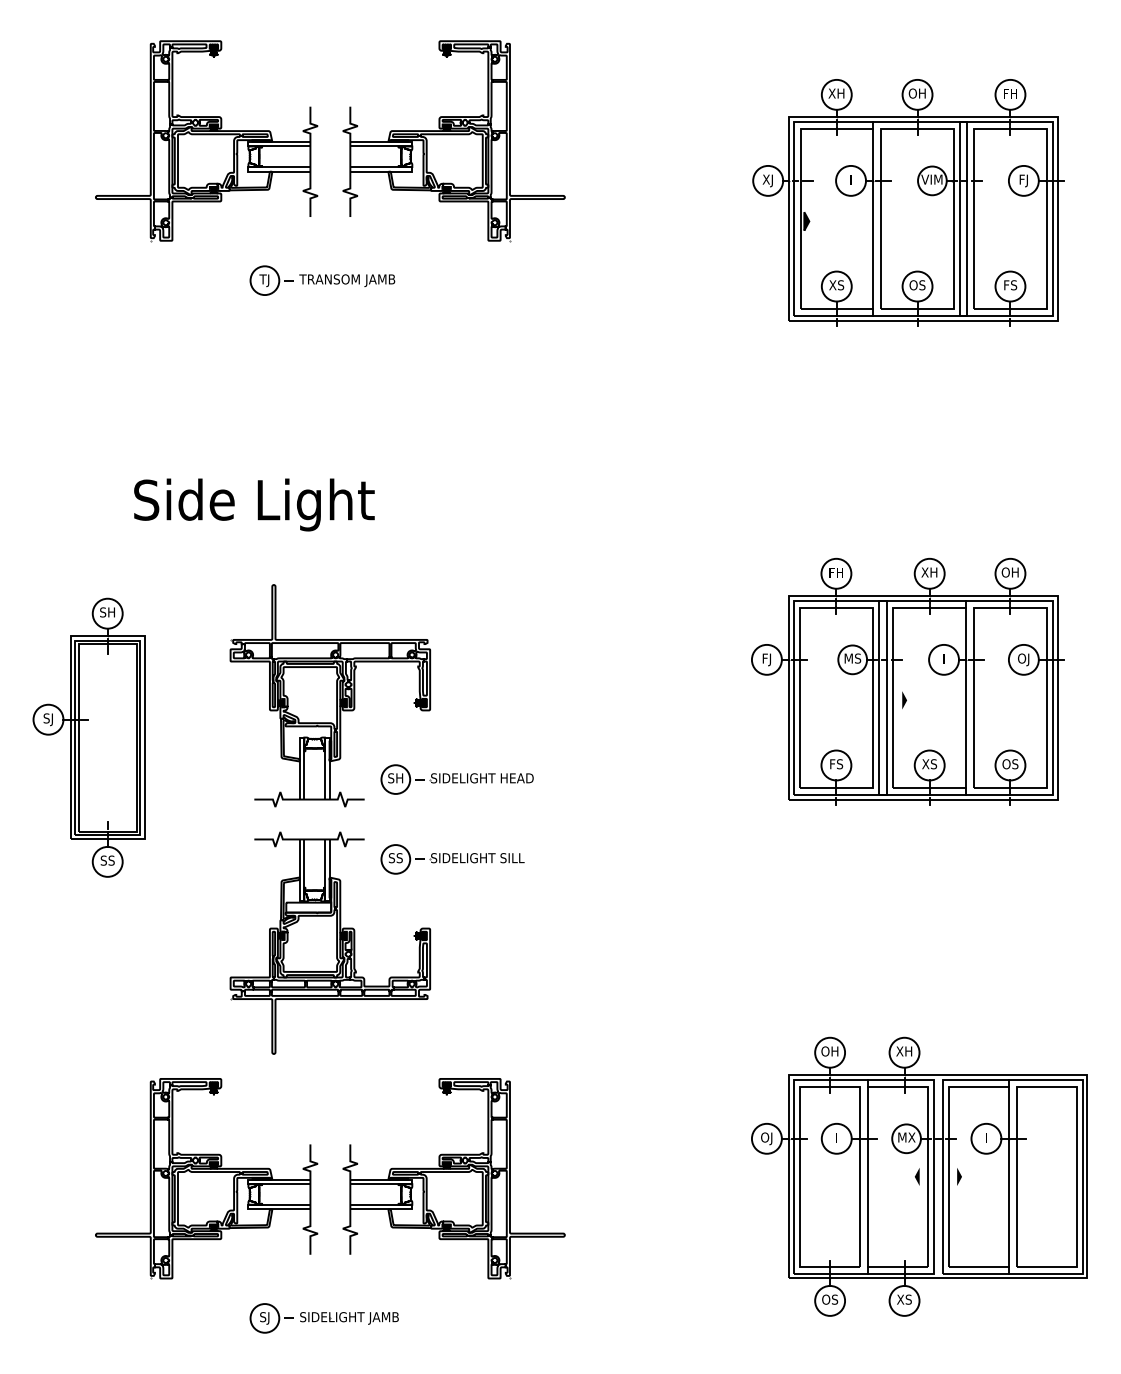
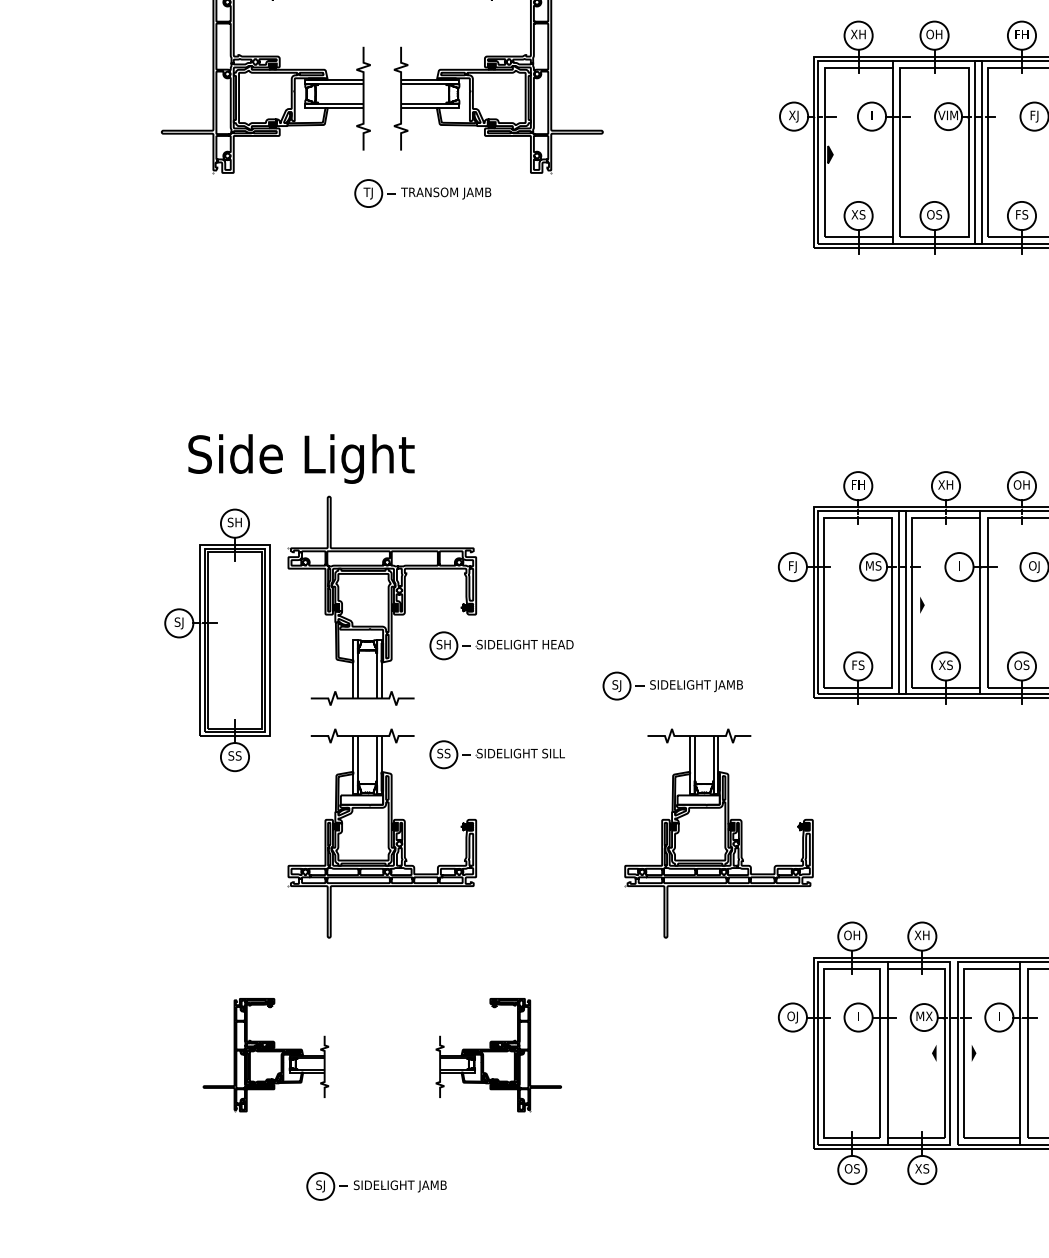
part: (322, 280) -> (422, 193), moved
text: (254, 504) -> (301, 458), moved
part: (88, 737) -> (216, 640), moved
part: (456, 779) -> (500, 645), moved
part: (638, 786) -> (672, 686), added
part: (688, 942) -> (719, 832), added
part: (206, 1178) -> (265, 1054), size x0.6
part: (453, 1178) -> (498, 1054), size x0.6

